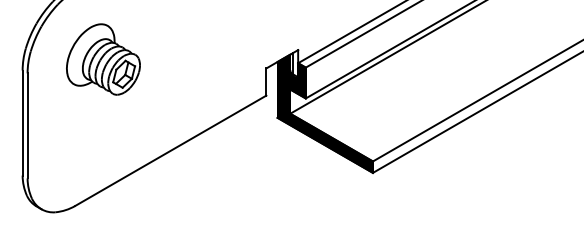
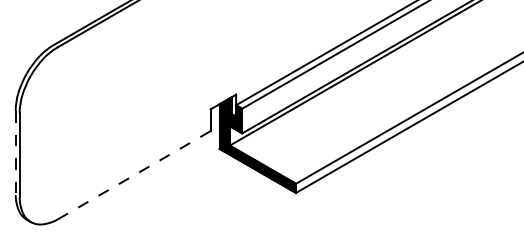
part: (103, 59) -> (80, 102), removed
line: (22, 123) -> (15, 153), solid -> dashed
line: (171, 151) -> (134, 175), solid -> dashed

